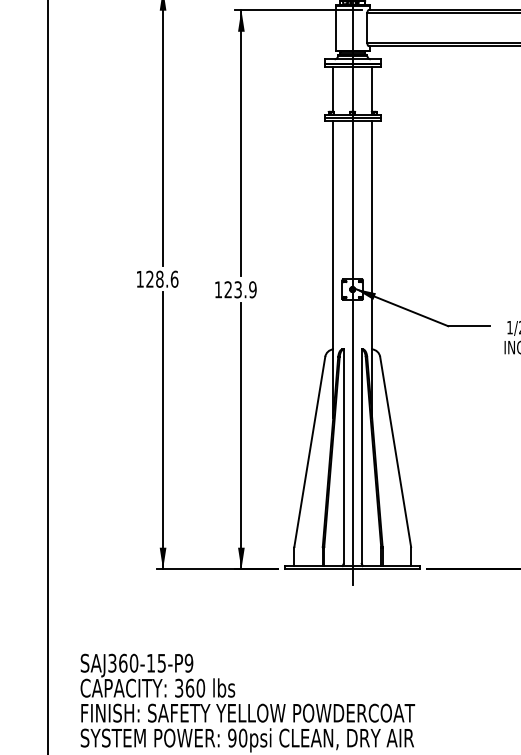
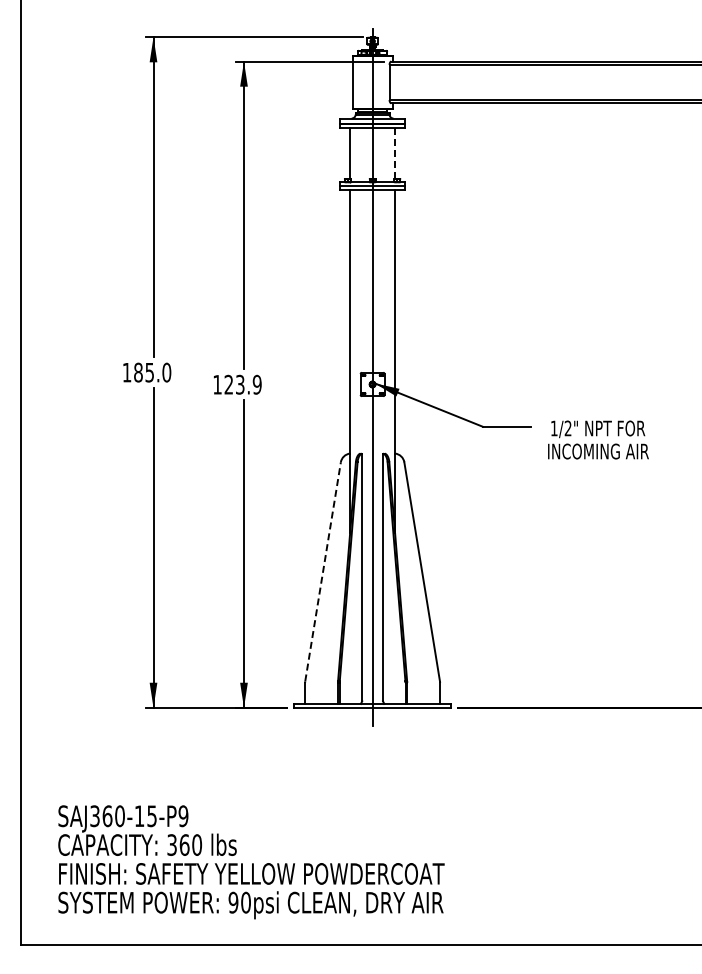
line: (372, 89) -> (395, 153), solid -> dashed
text: (162, 279) -> (152, 372), 128.6 -> 185.0
line: (310, 451) -> (323, 571), solid -> dashed

